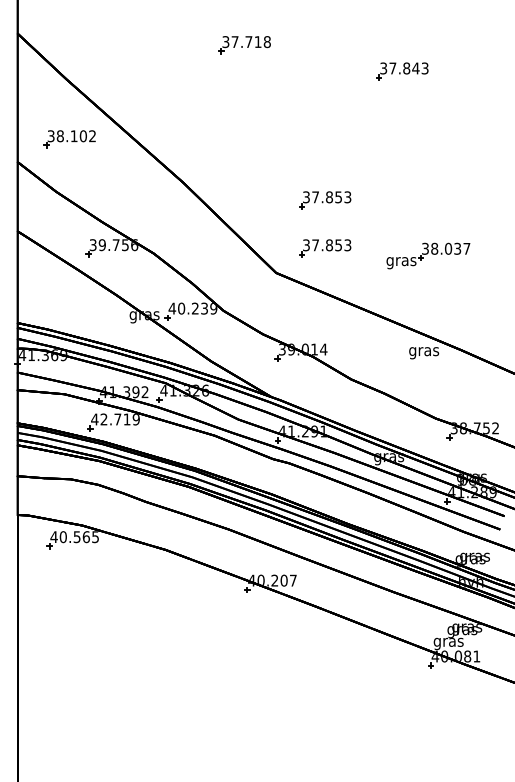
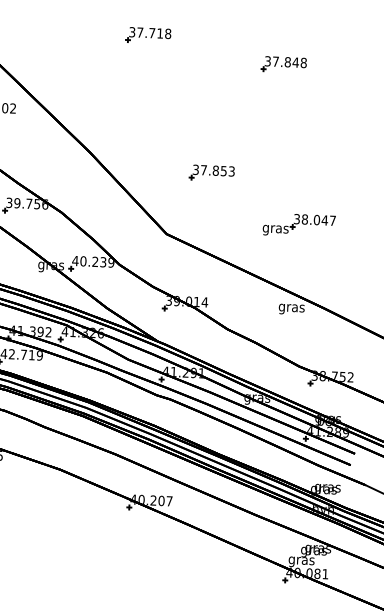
text: (424, 68) -> (303, 62), 37.843 -> 37.848
part: (325, 248) -> (210, 214), removed
text: (457, 248) -> (324, 220), 38.037 -> 38.047

